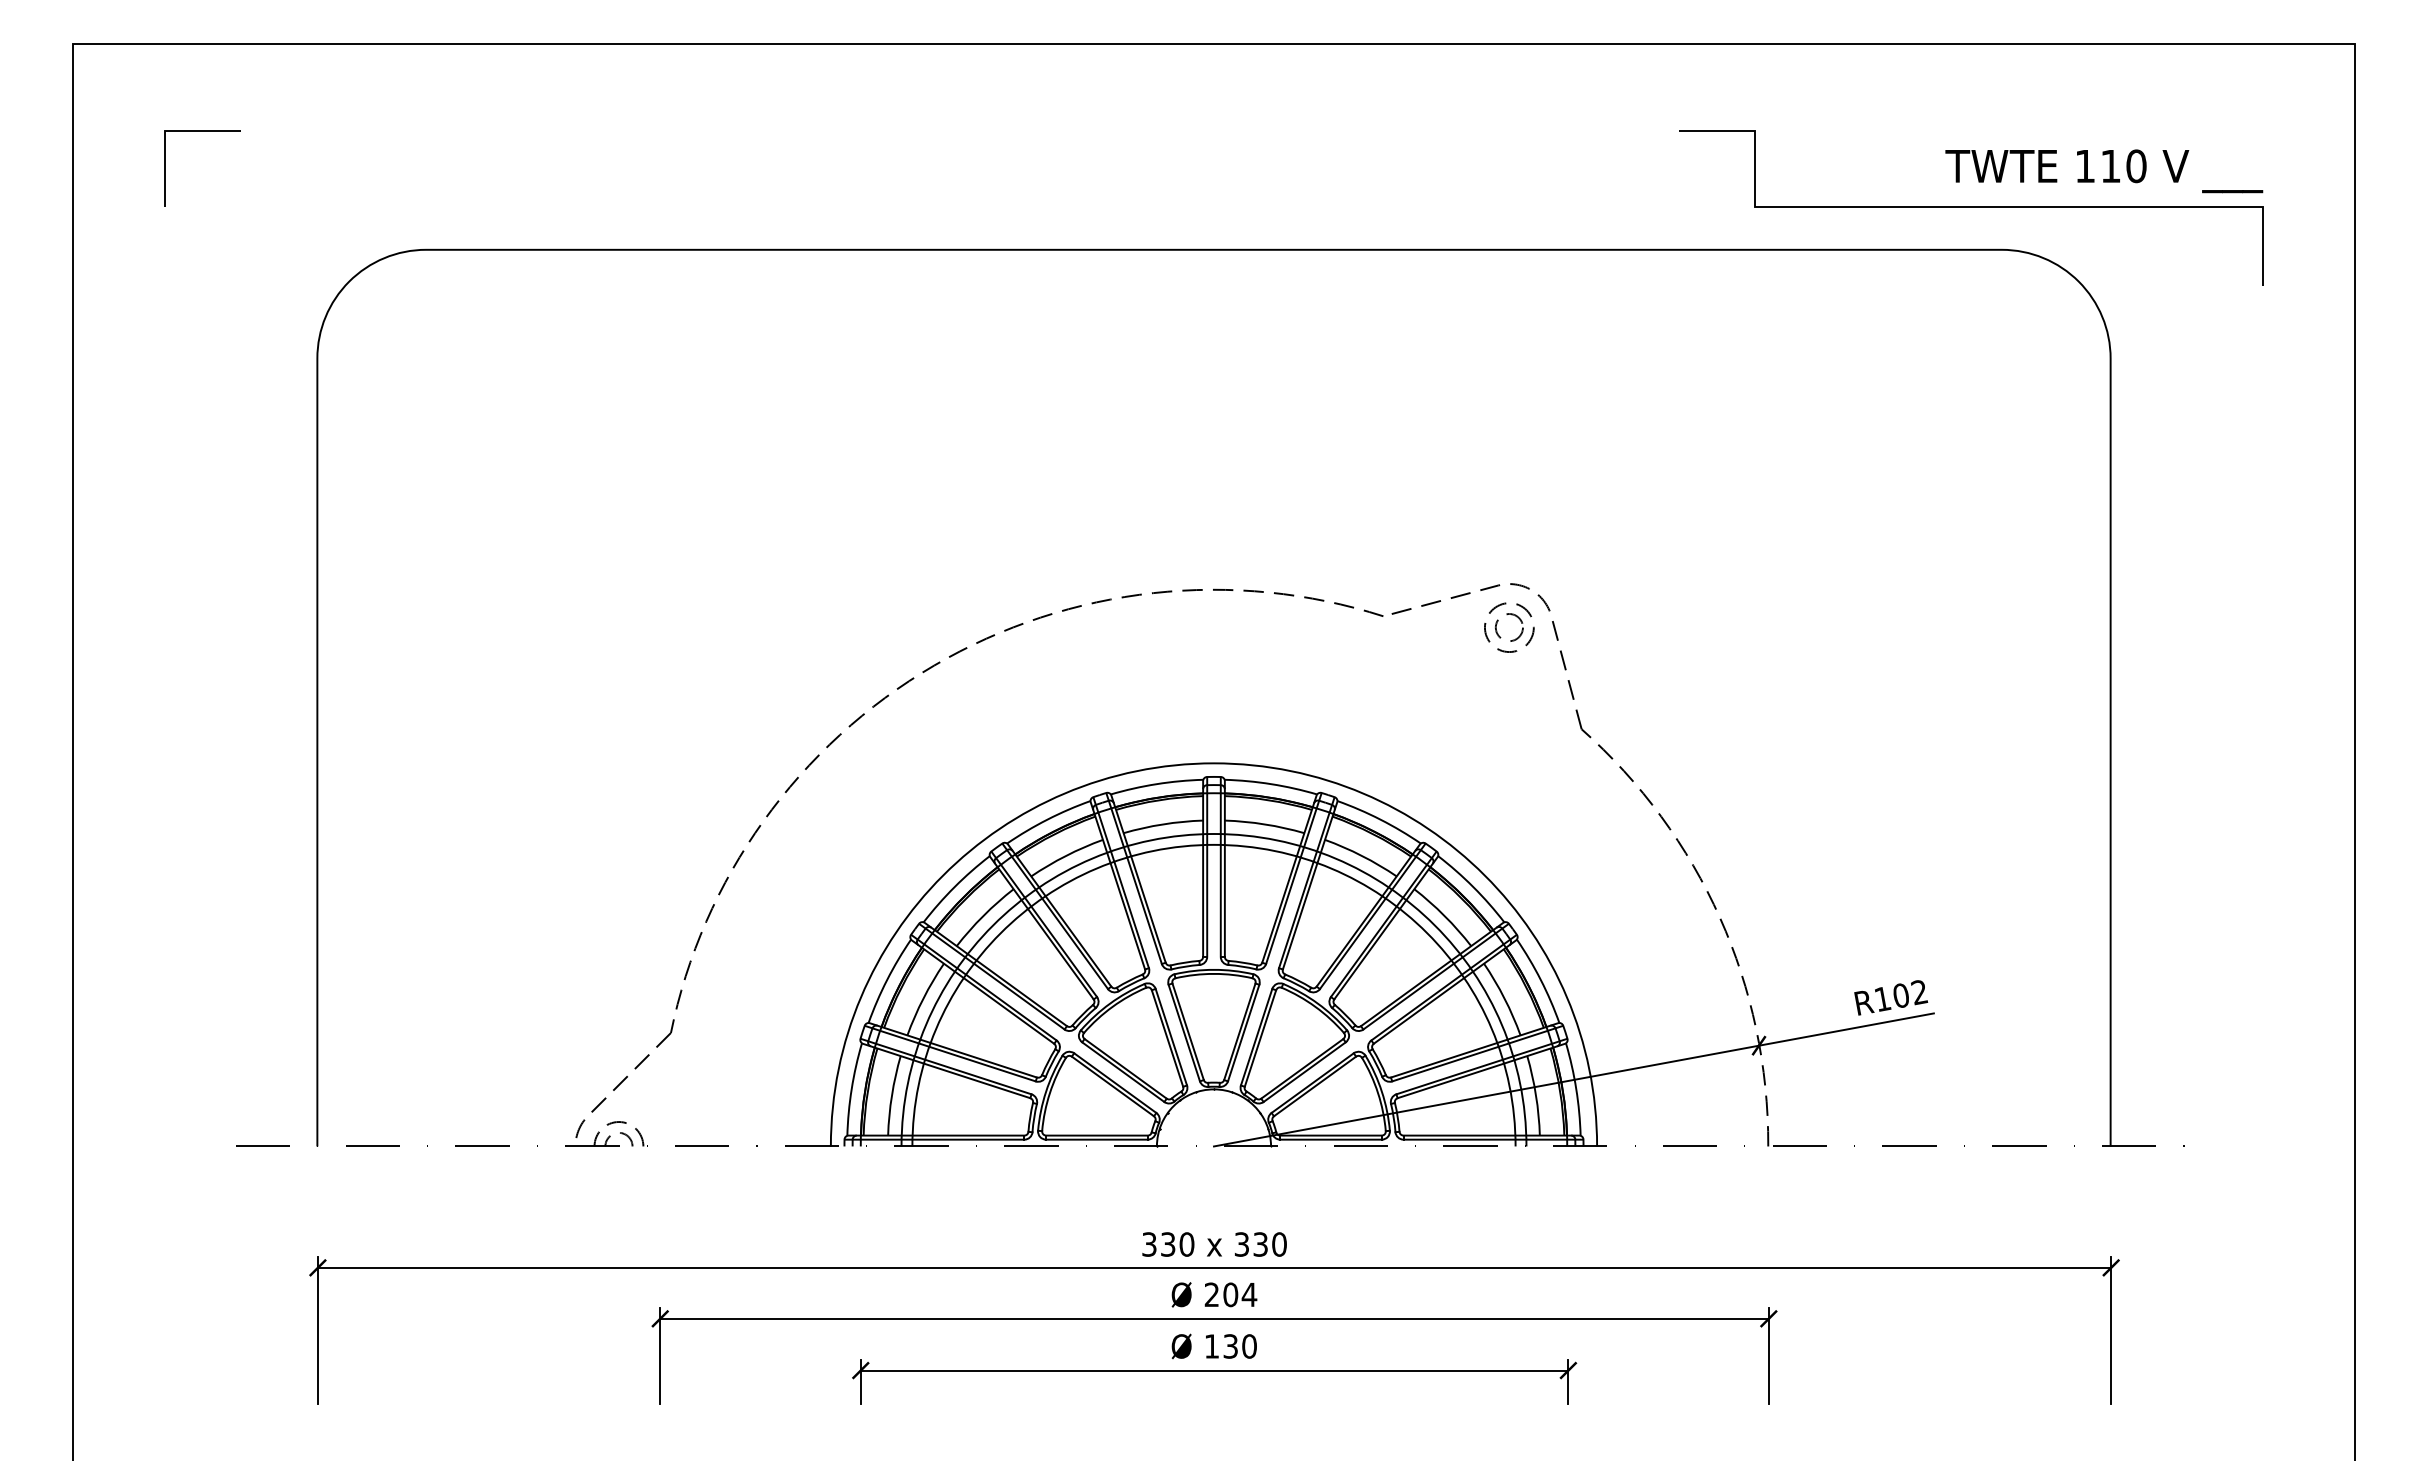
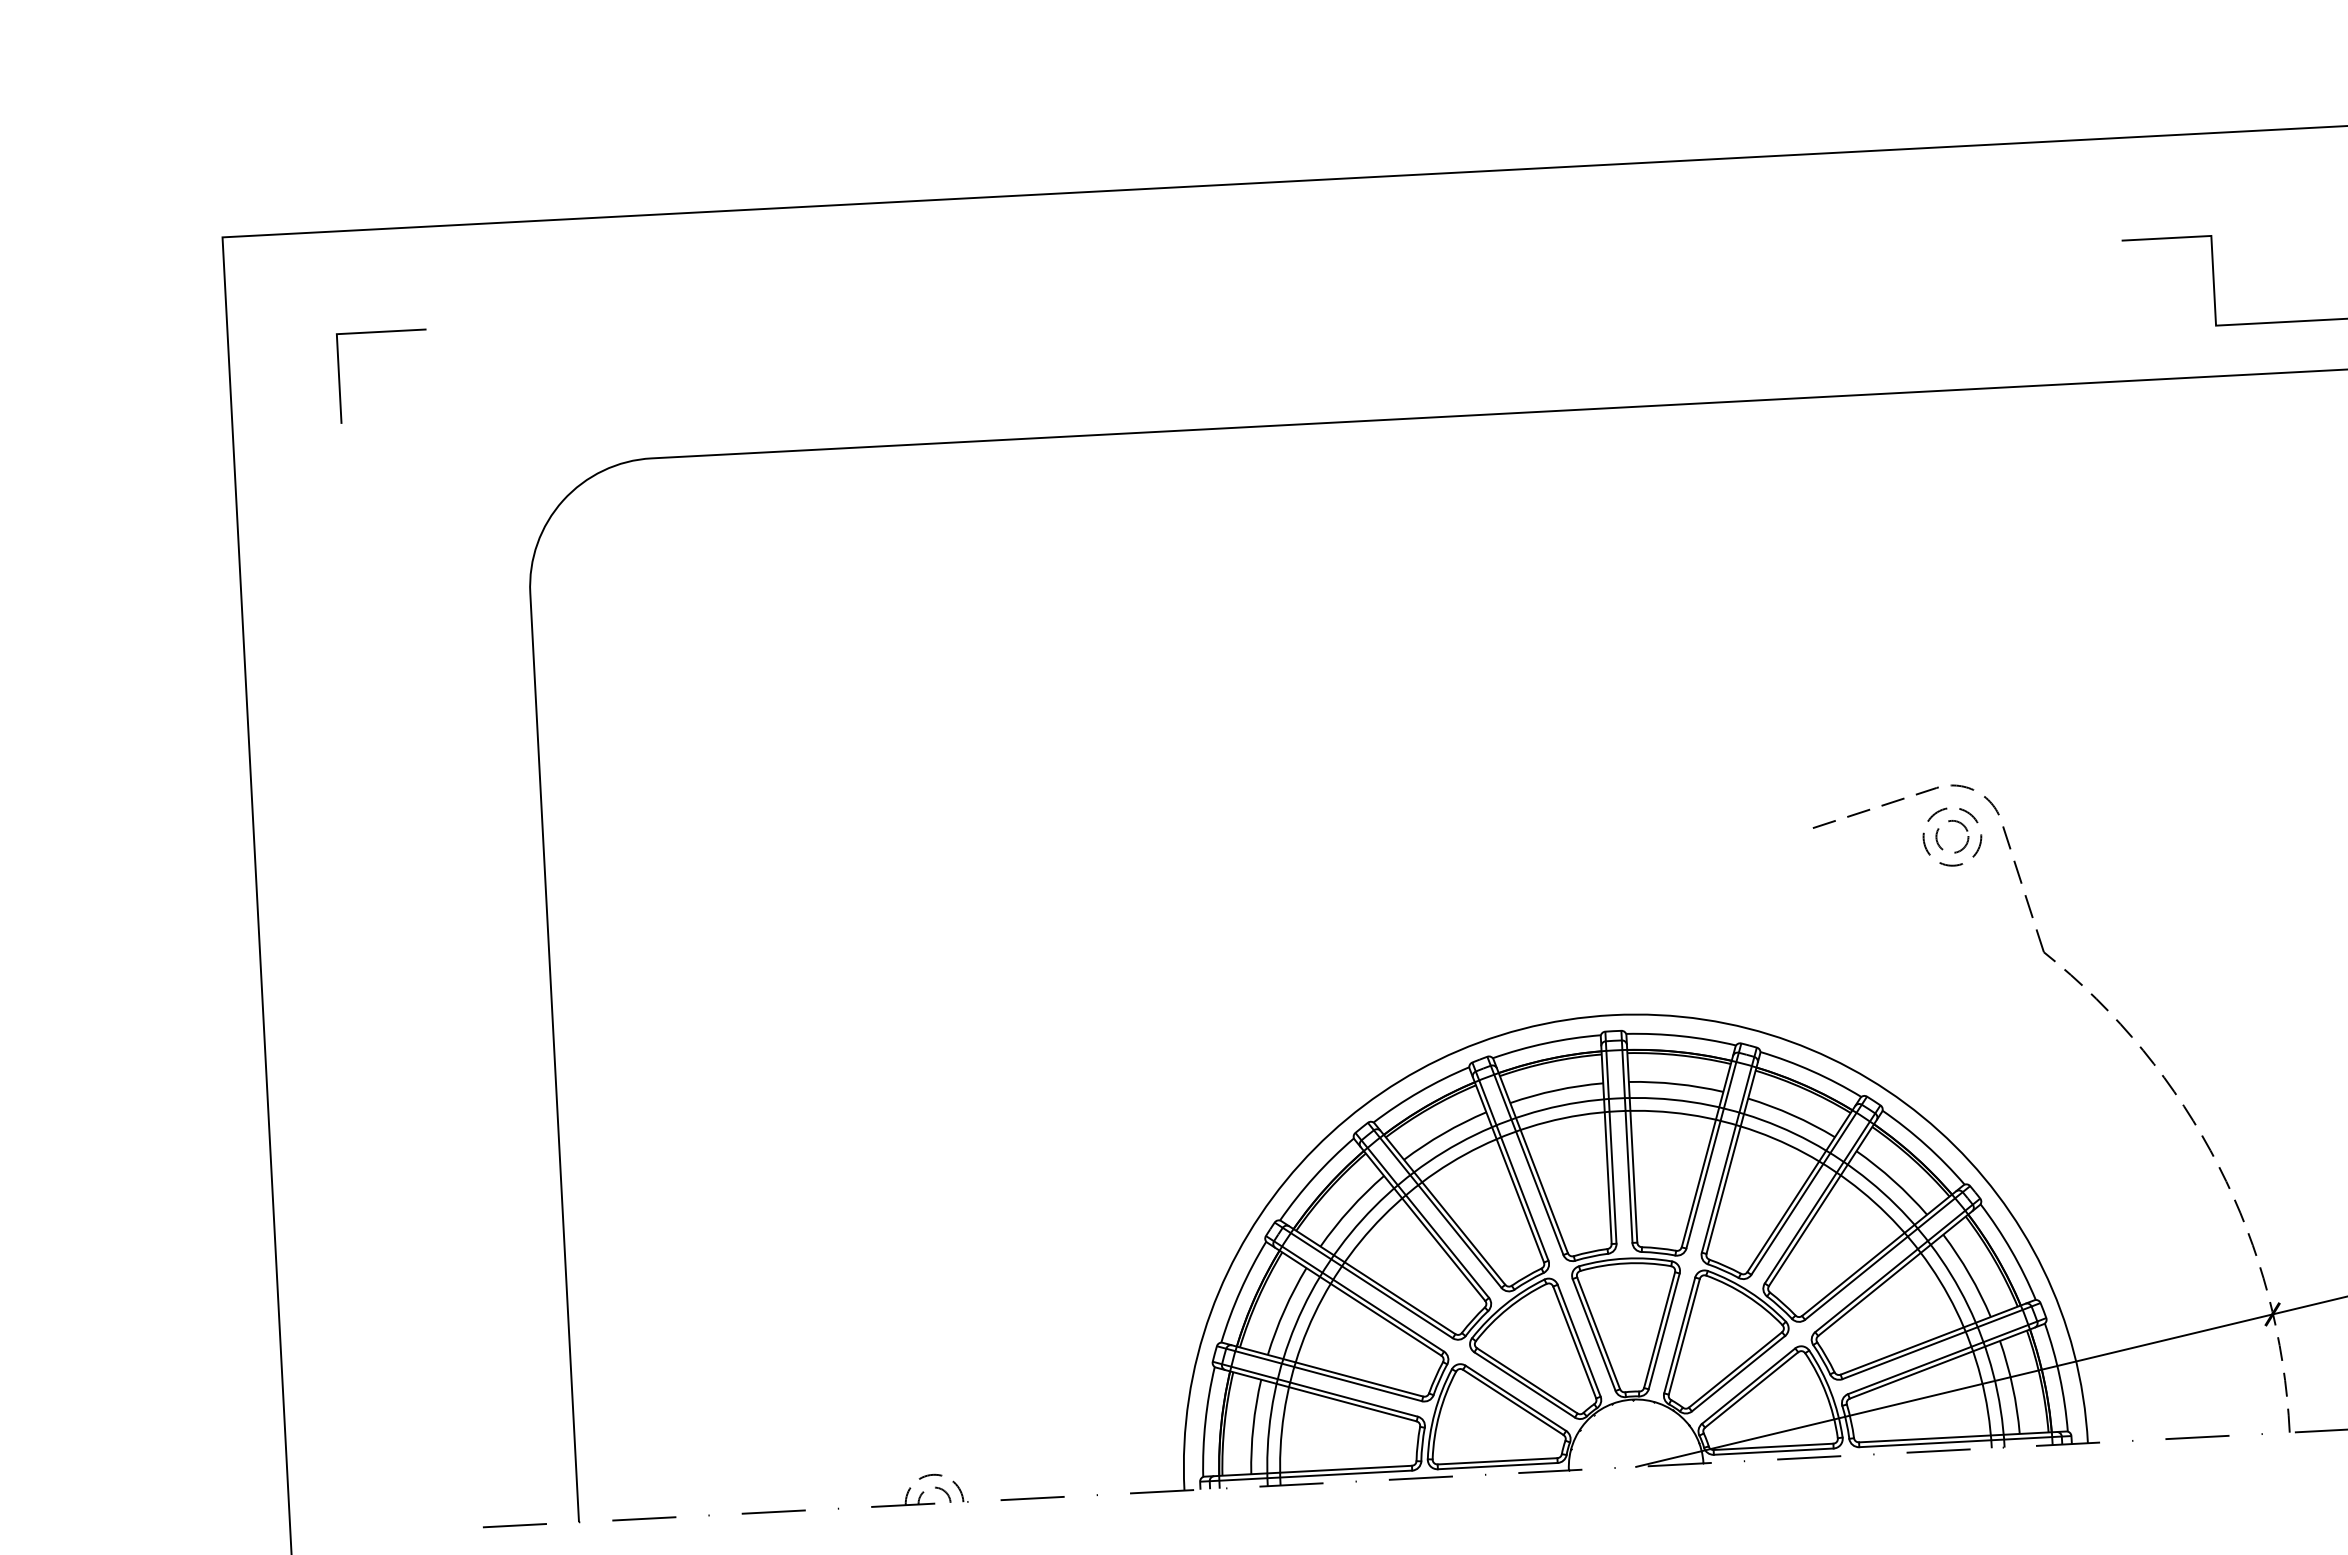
part: (858, 720) -> (1190, 986), removed

